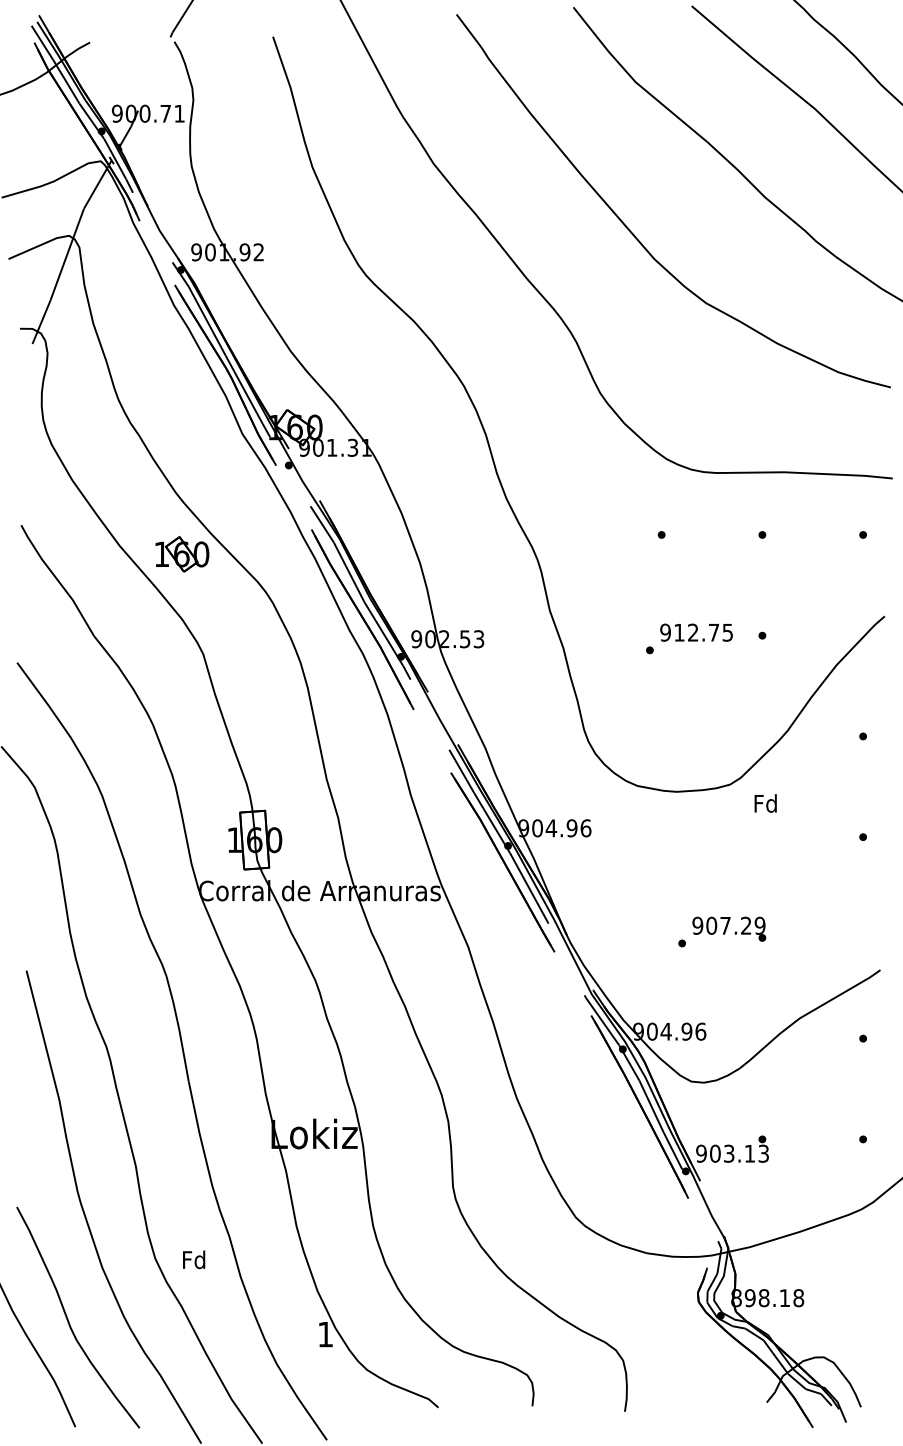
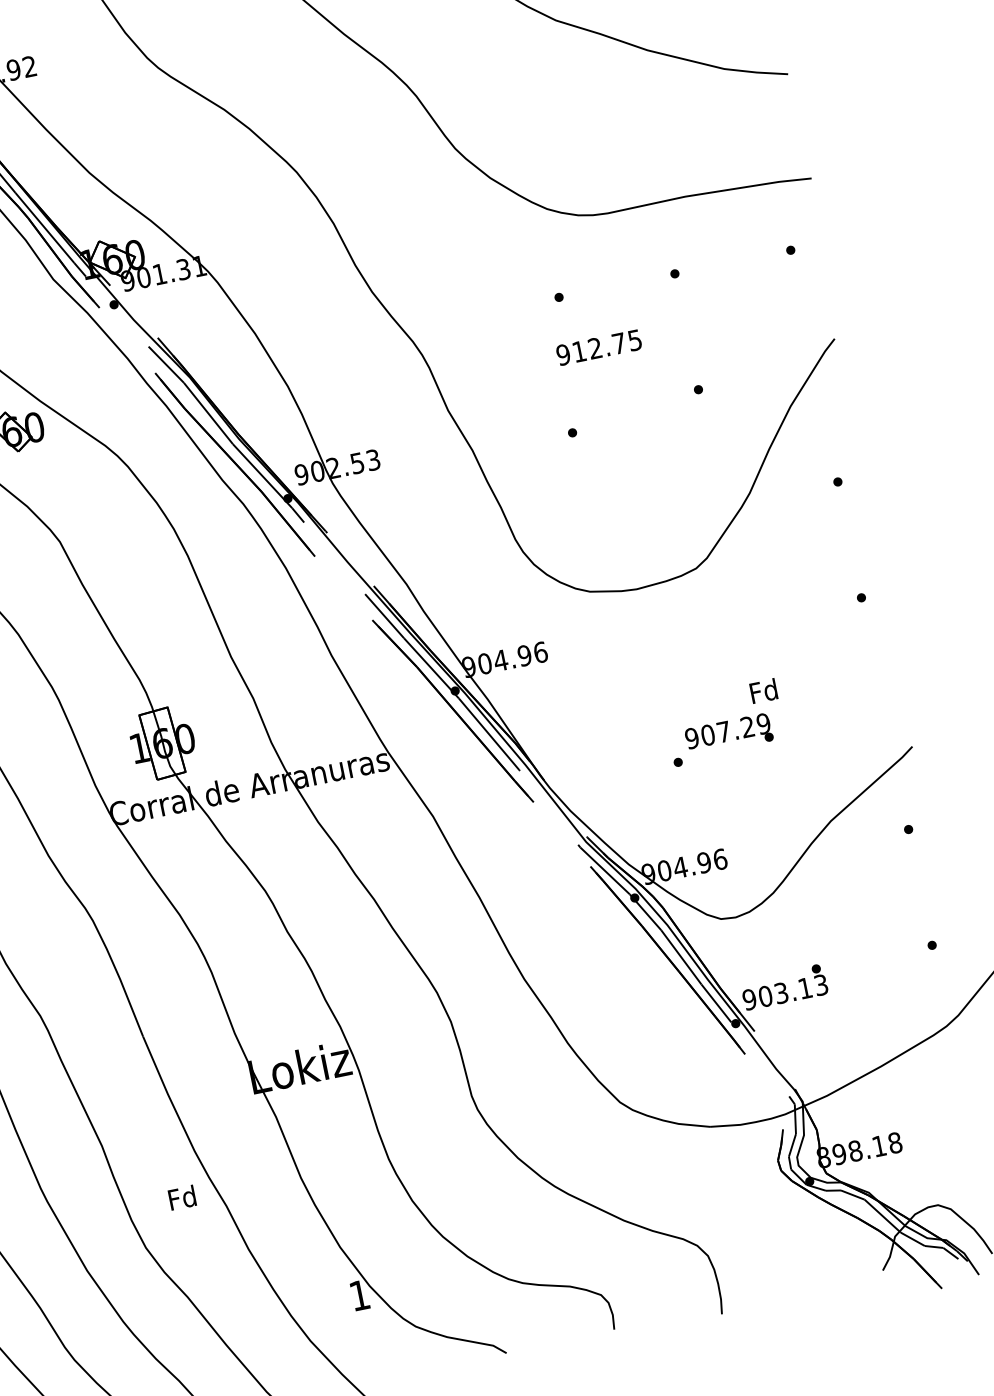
text: (696, 632) -> (598, 347), moved
text: (765, 803) -> (763, 691), moved
text: (194, 1259) -> (182, 1197), moved

